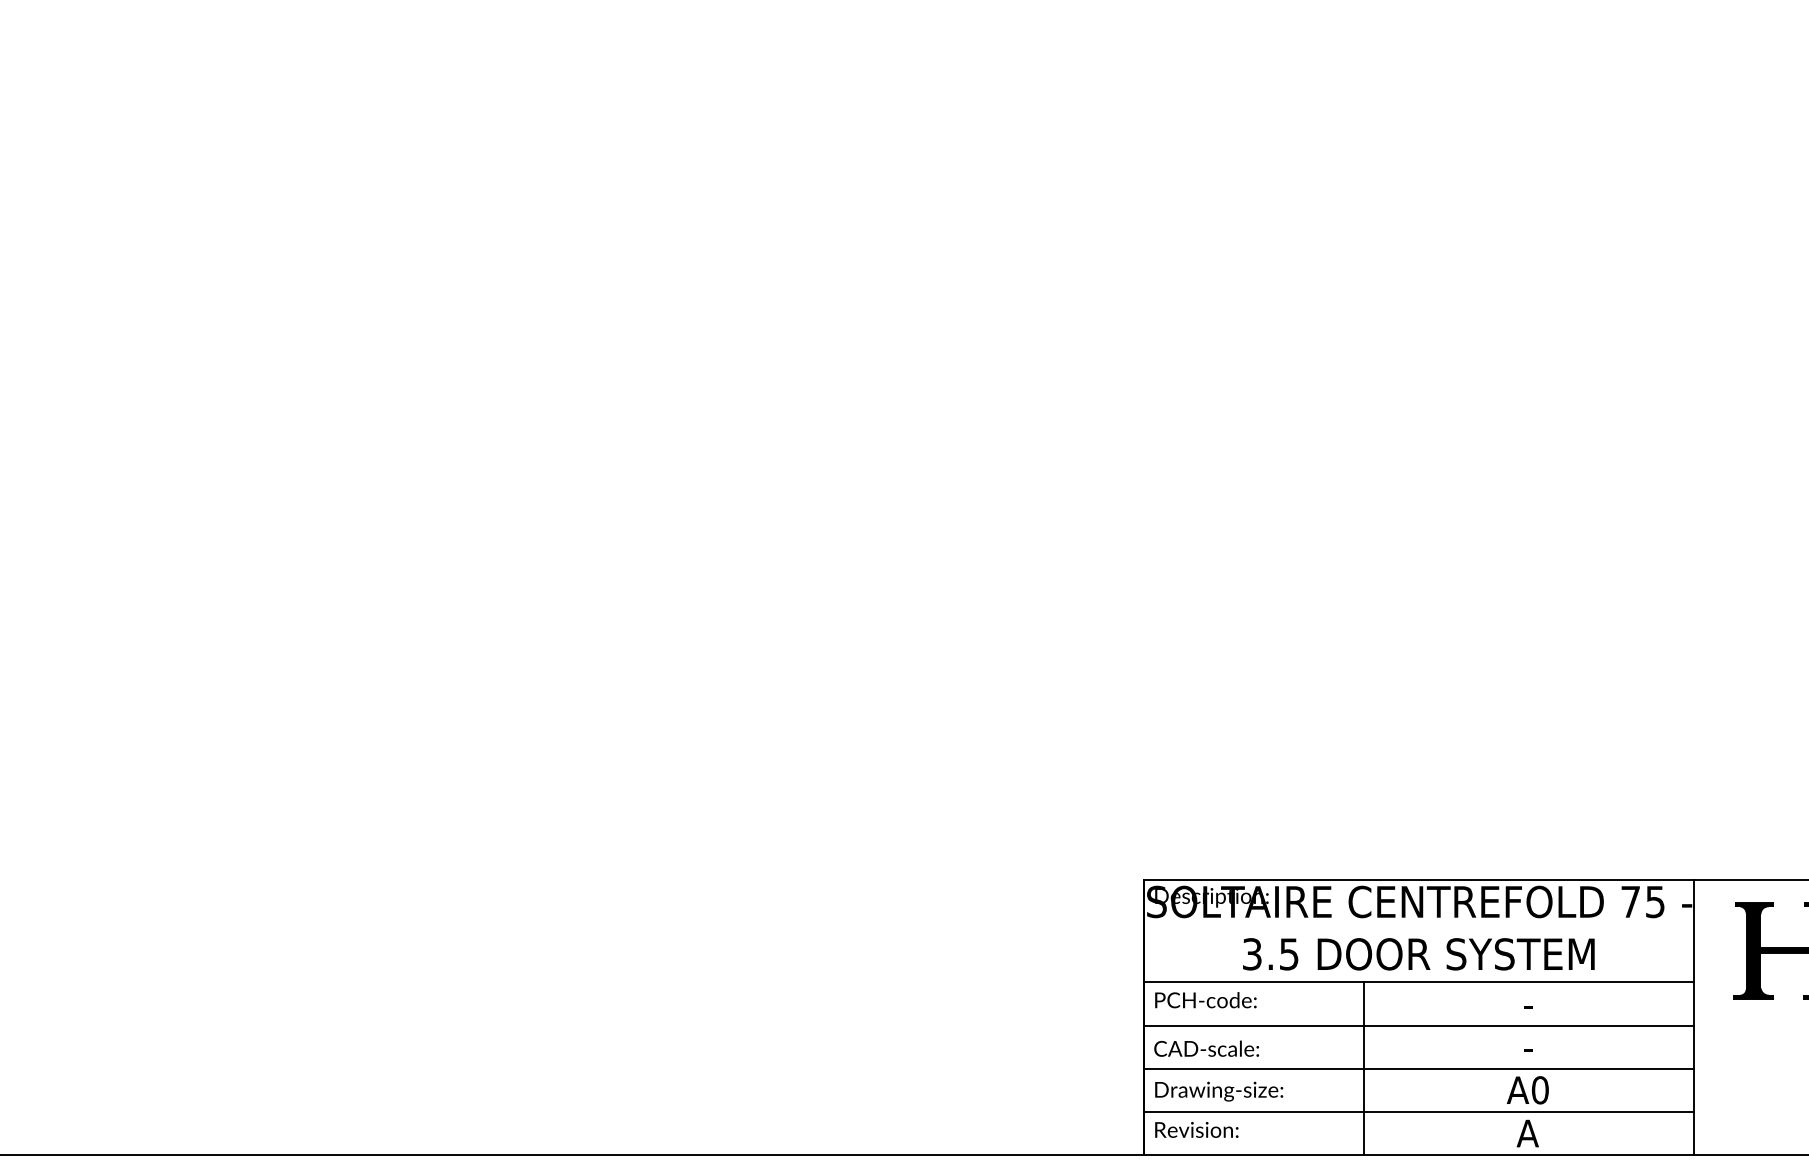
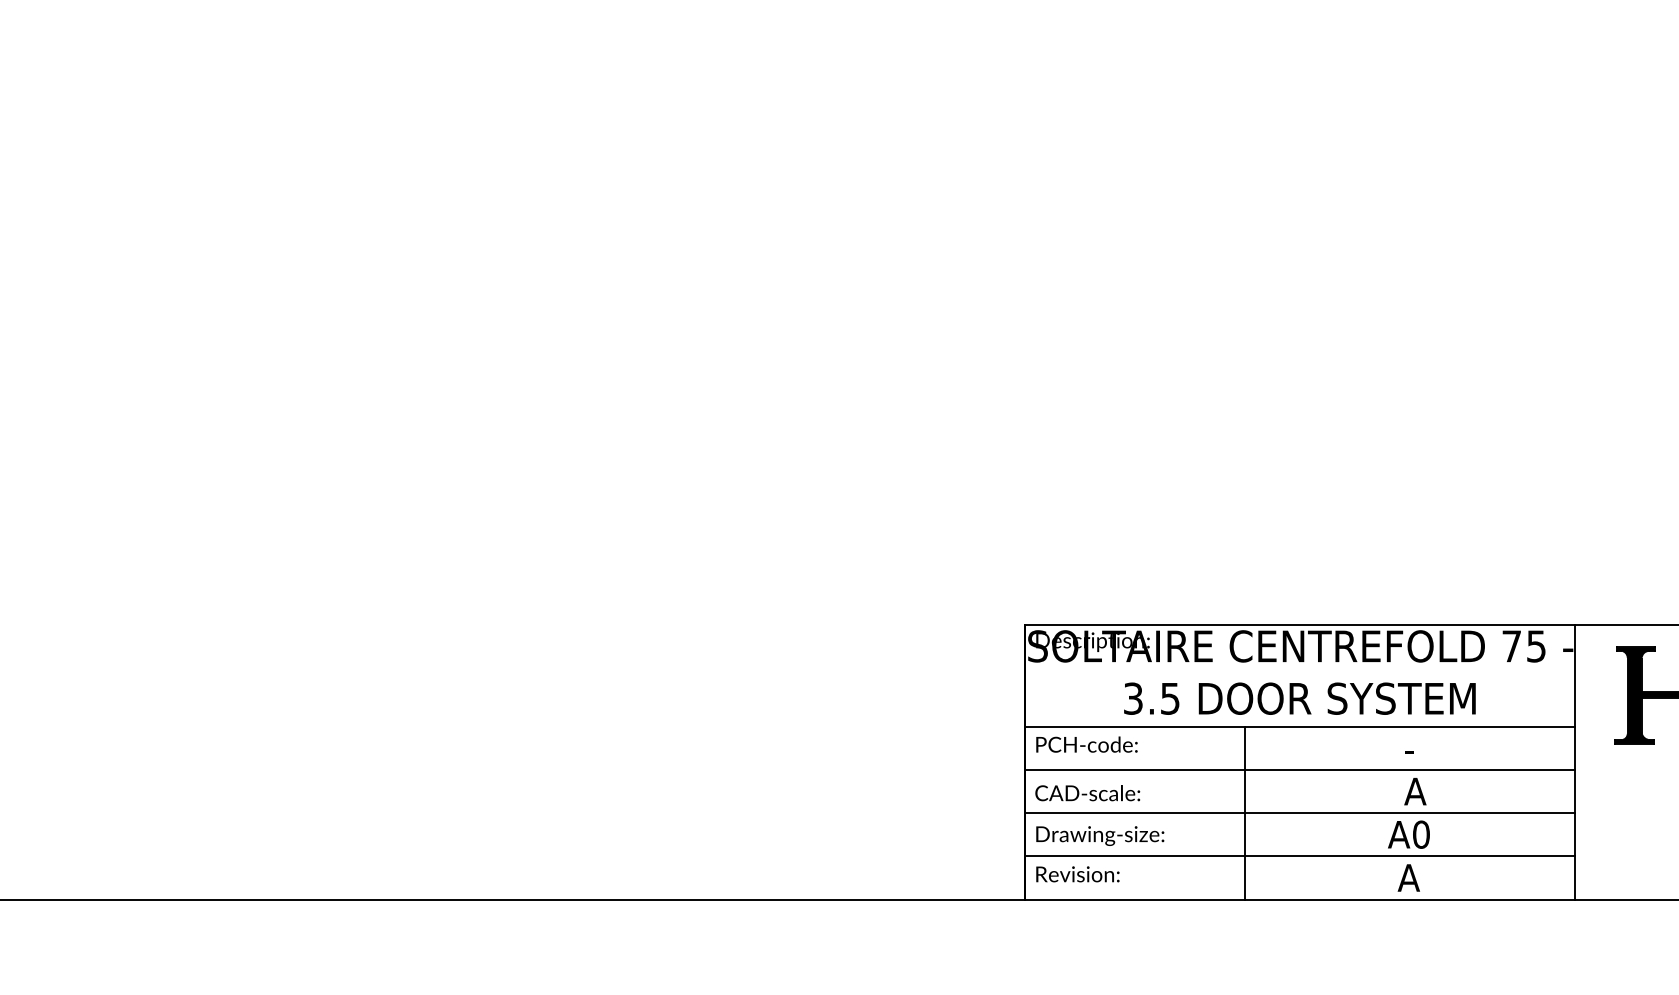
text: (1534, 1046) -> (1415, 790), - -> A

